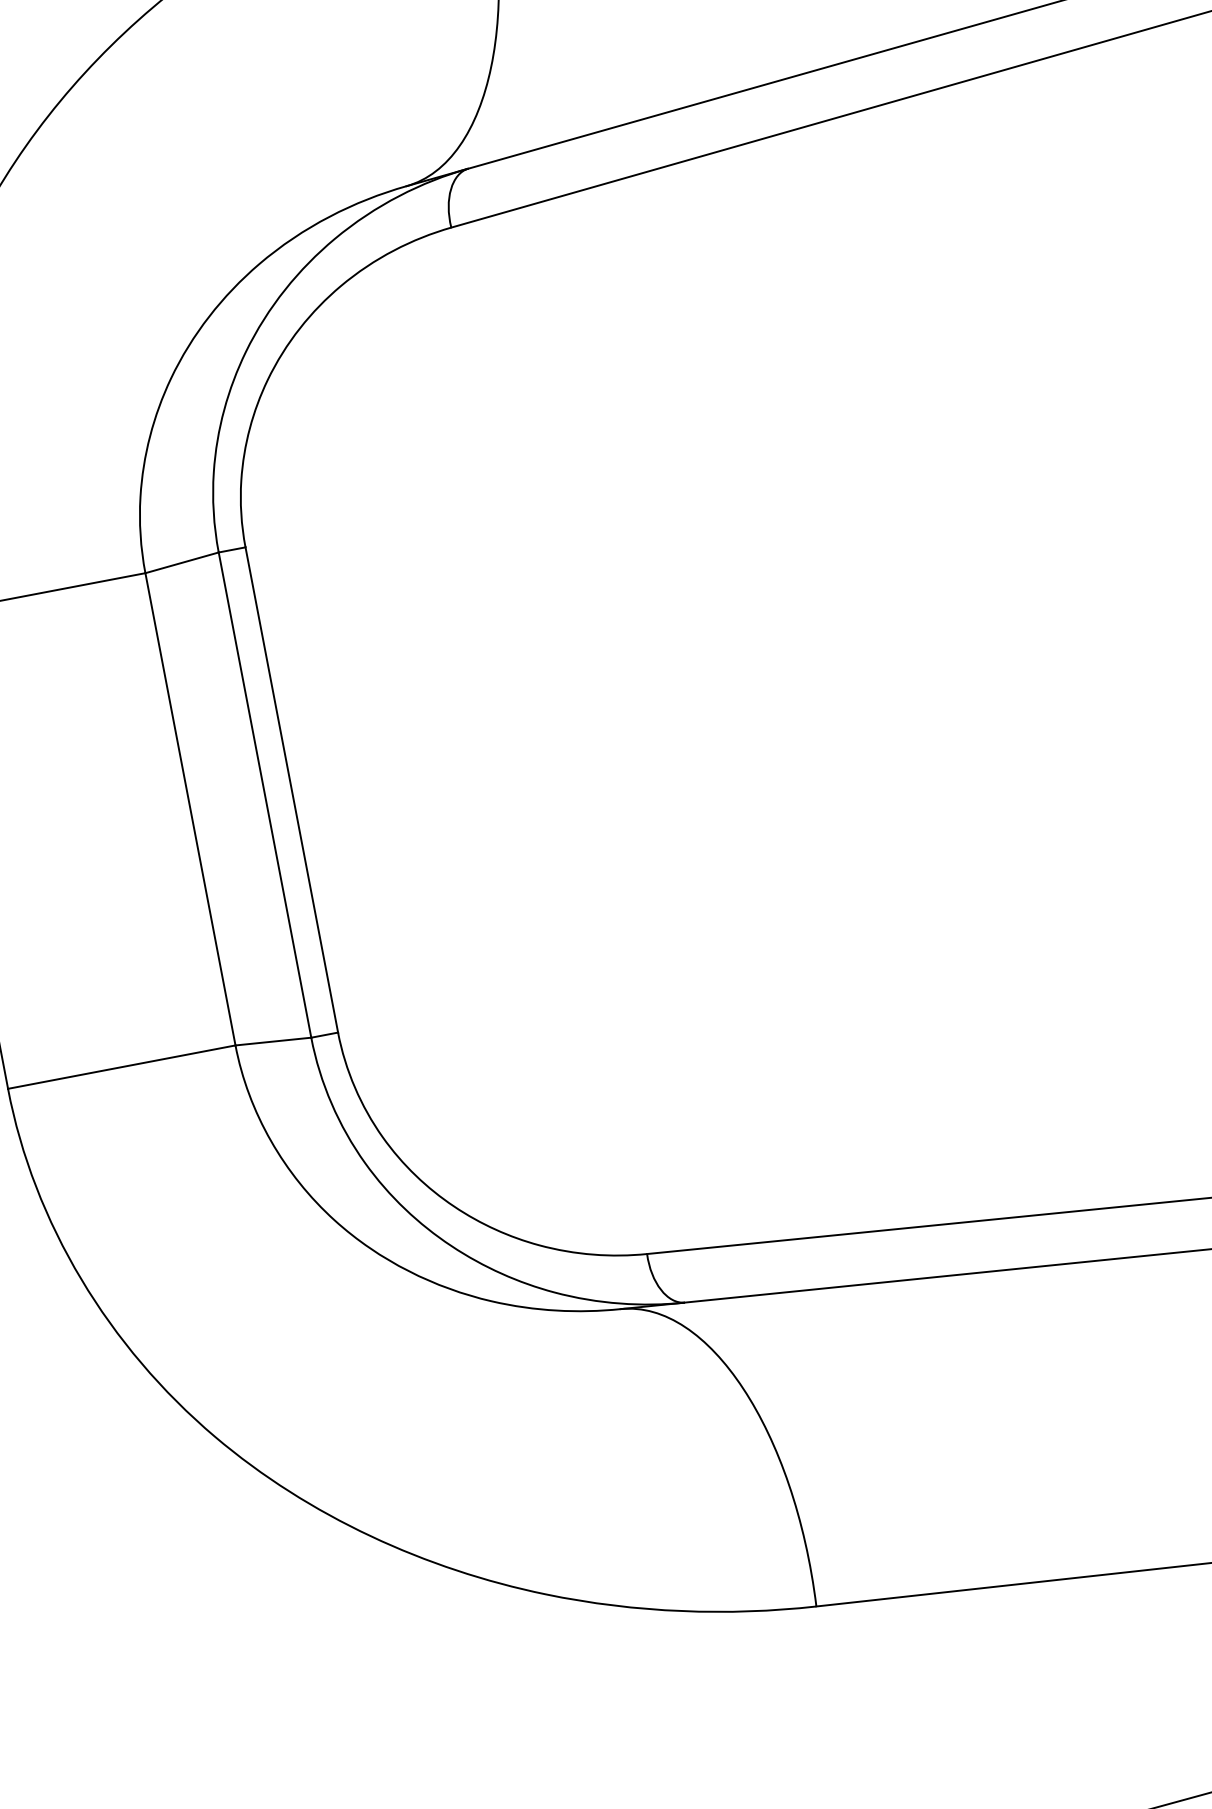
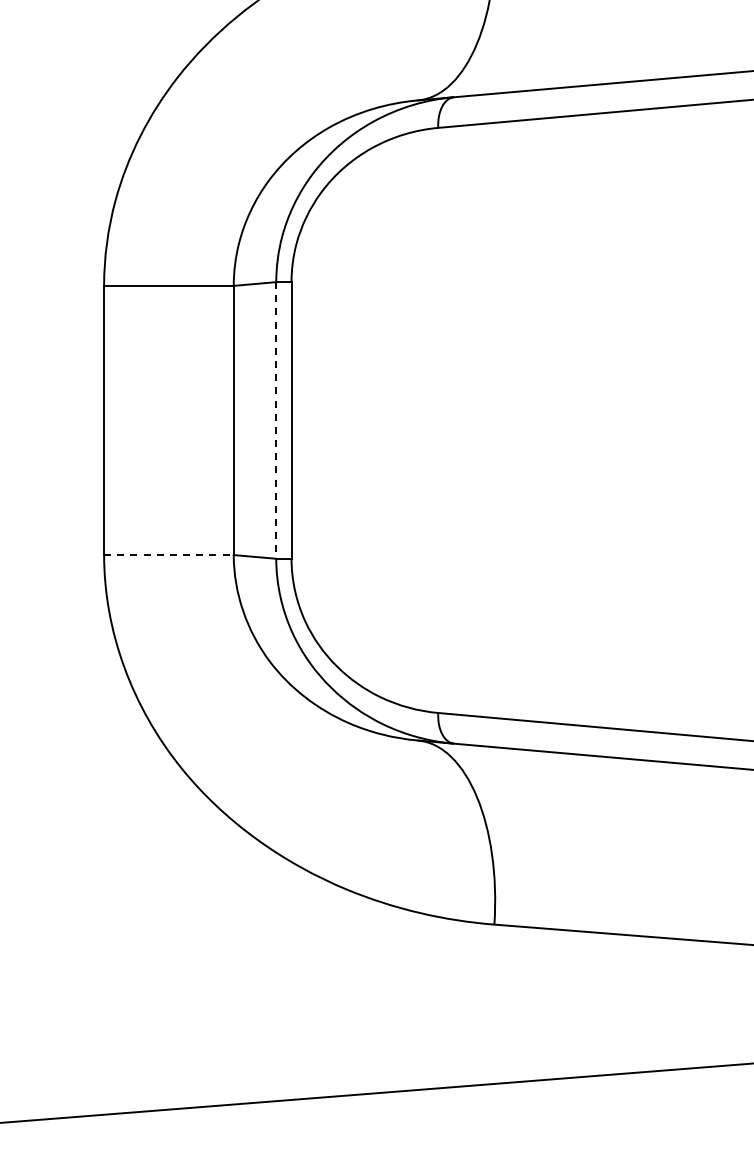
line: (265, 795) -> (276, 420), solid -> dashed
line: (121, 1068) -> (168, 555), solid -> dashed

